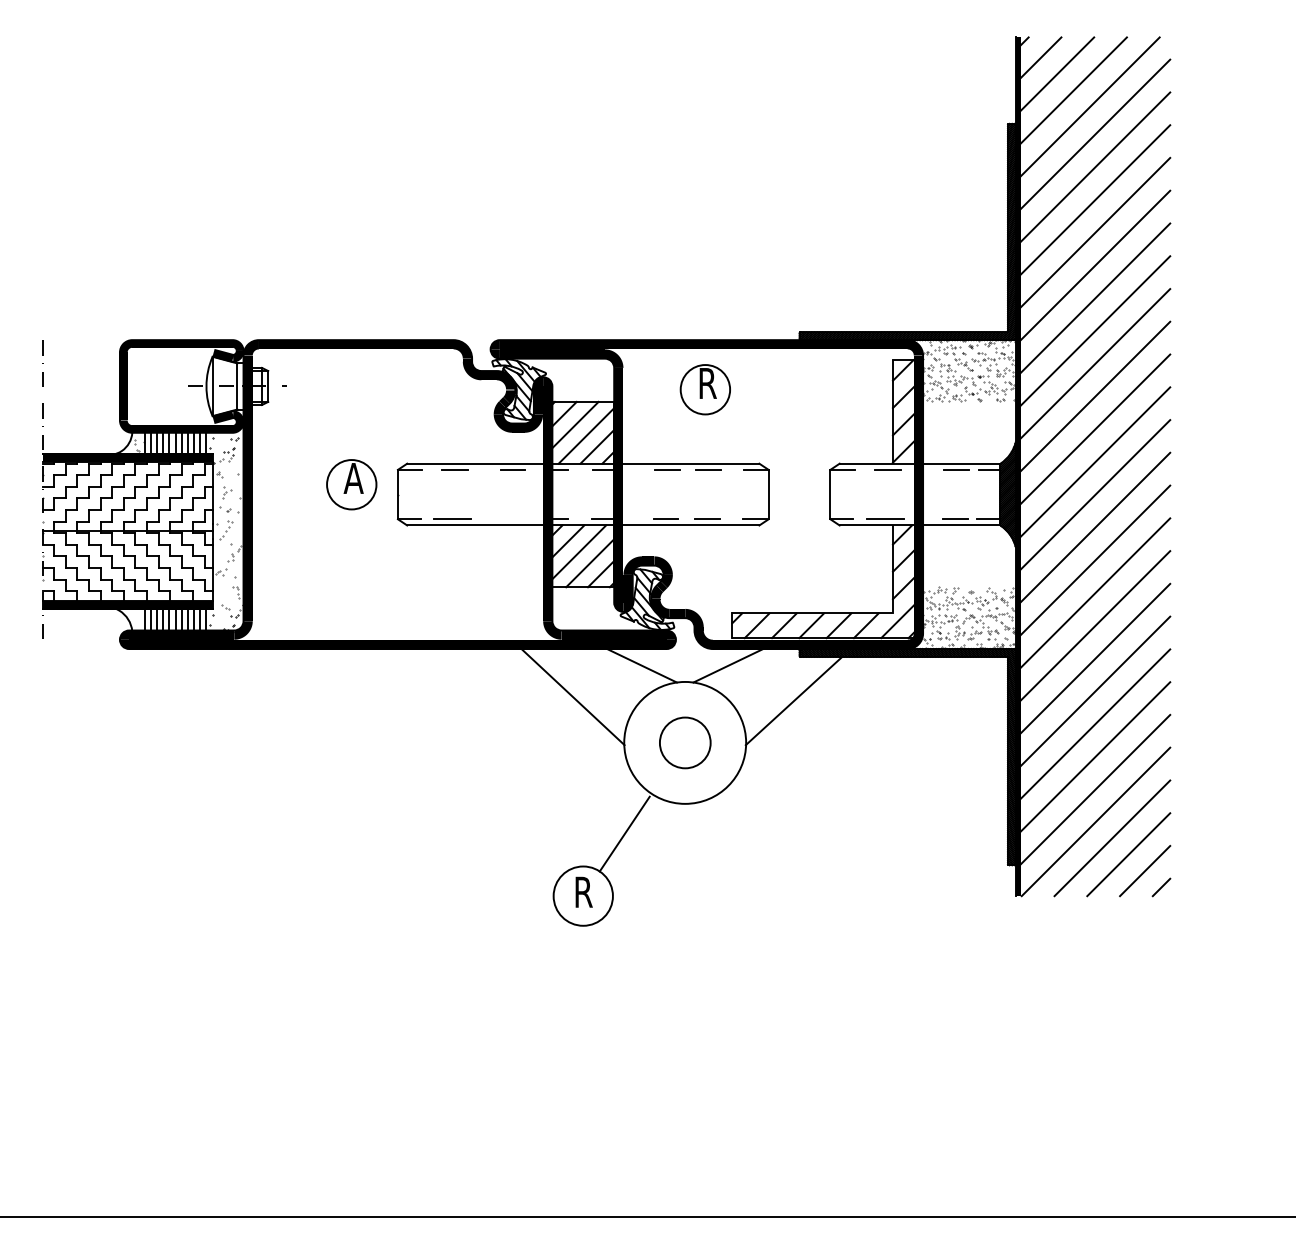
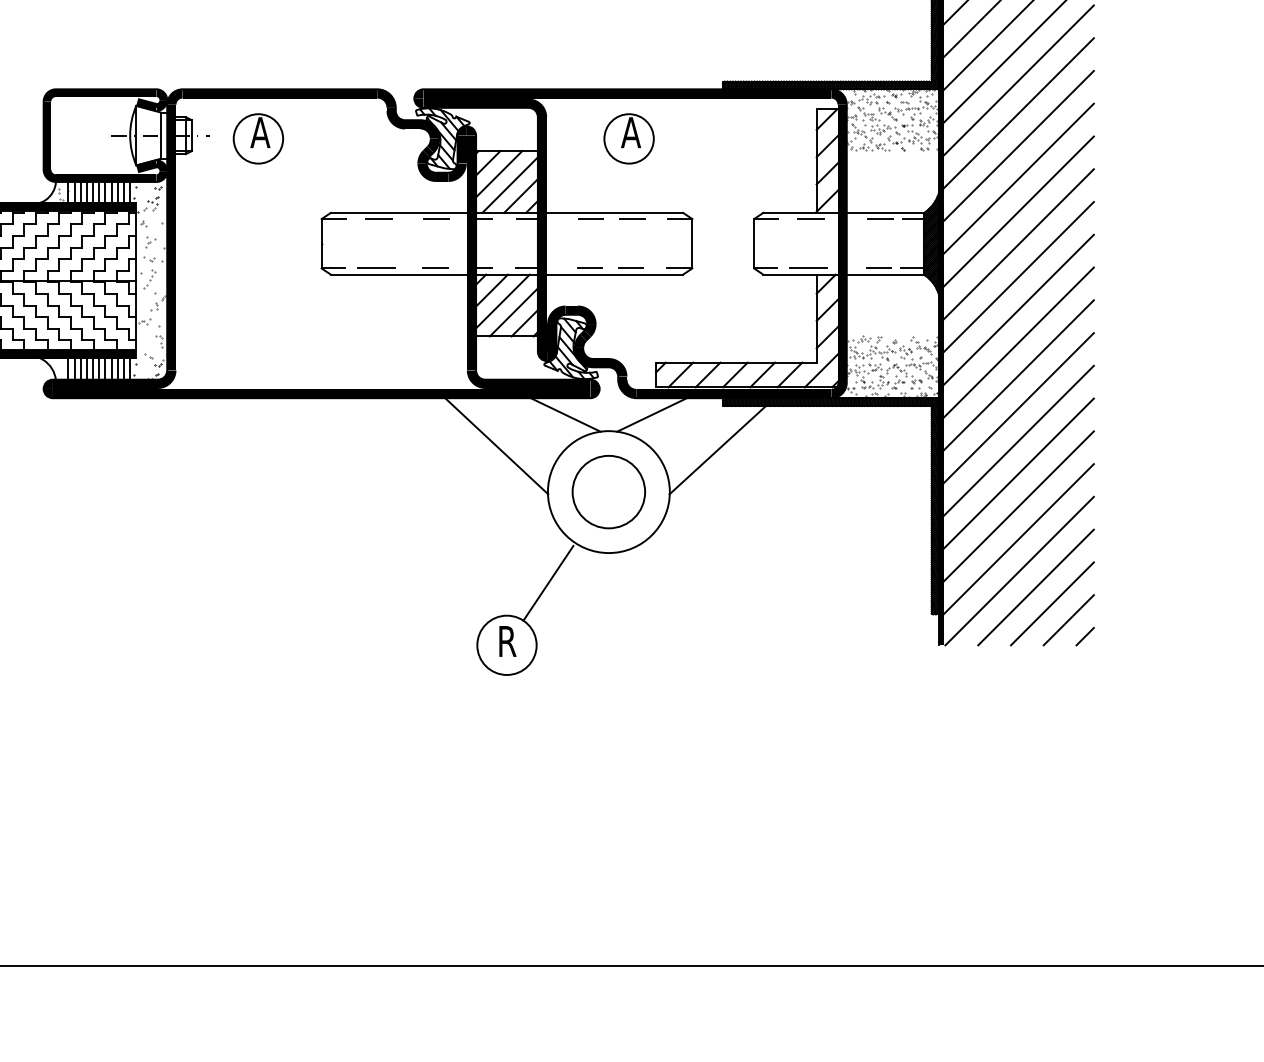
text: (707, 383) -> (631, 132), R -> A
part: (351, 484) -> (258, 138), moved
line: (511, 519) -> (435, 268), added
circle: (685, 742) -> (609, 491), size x1.43

